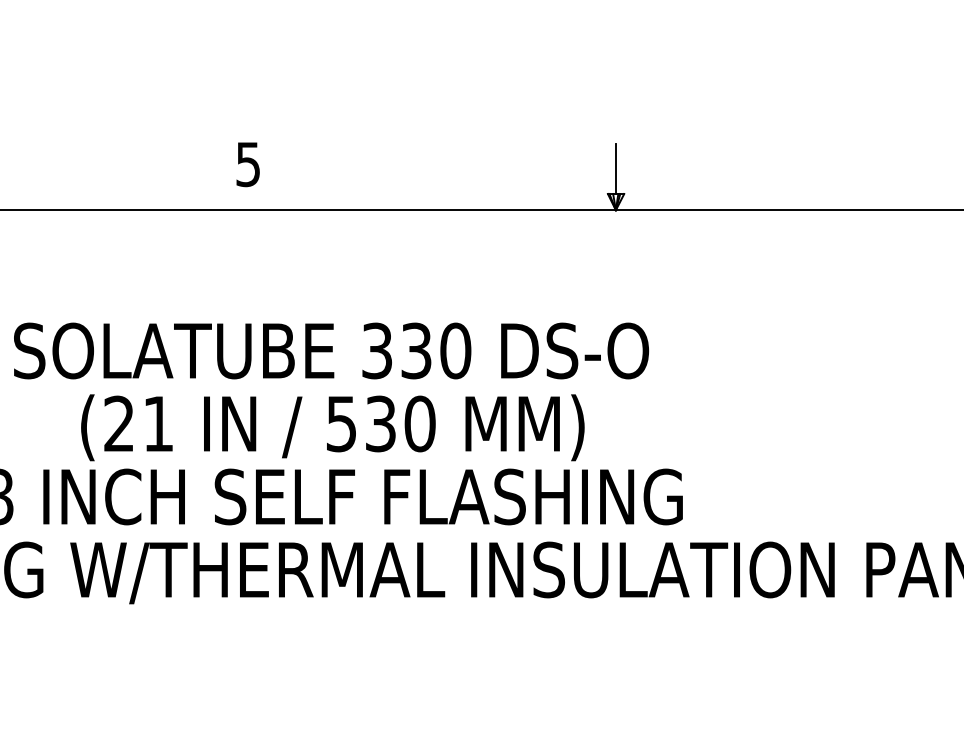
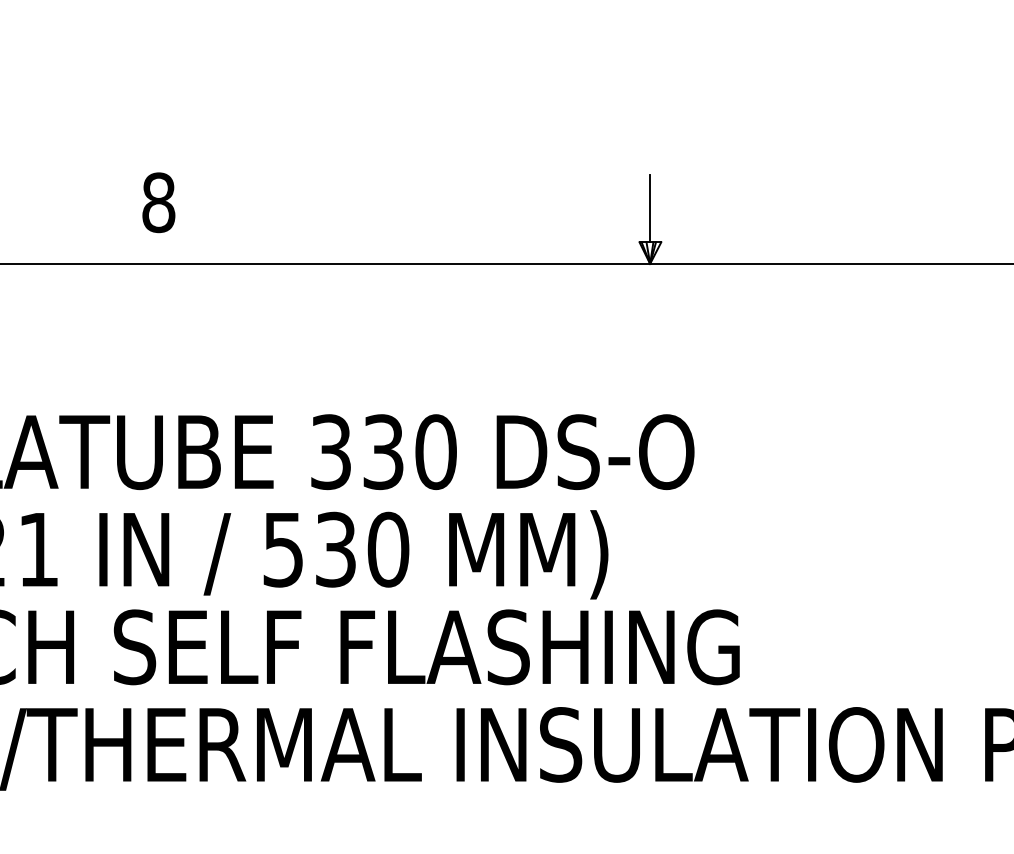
text: (248, 164) -> (158, 202), 5 -> 8

